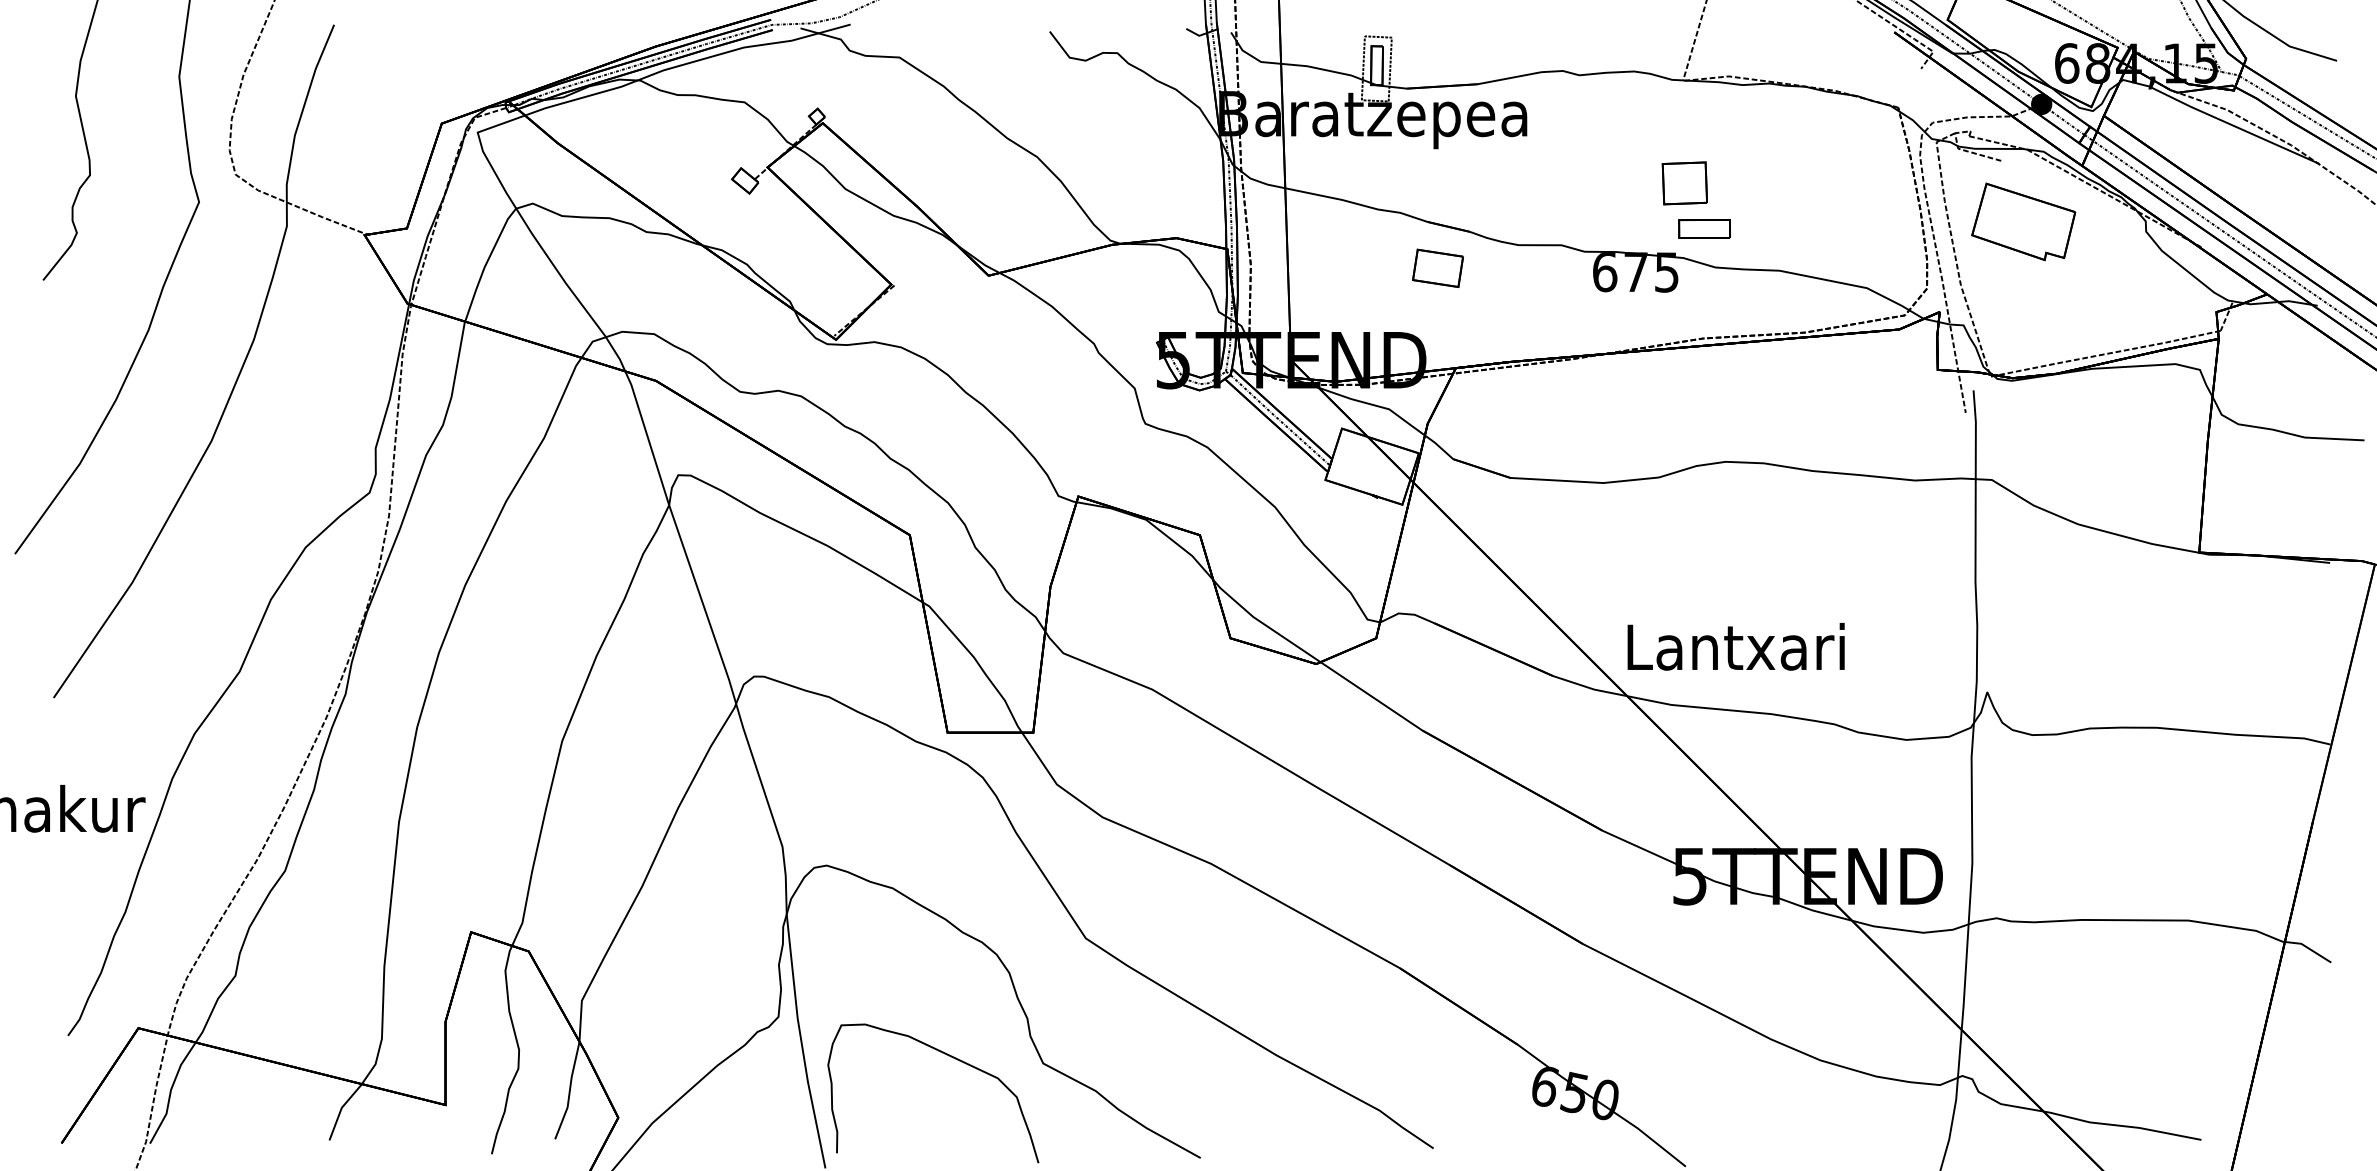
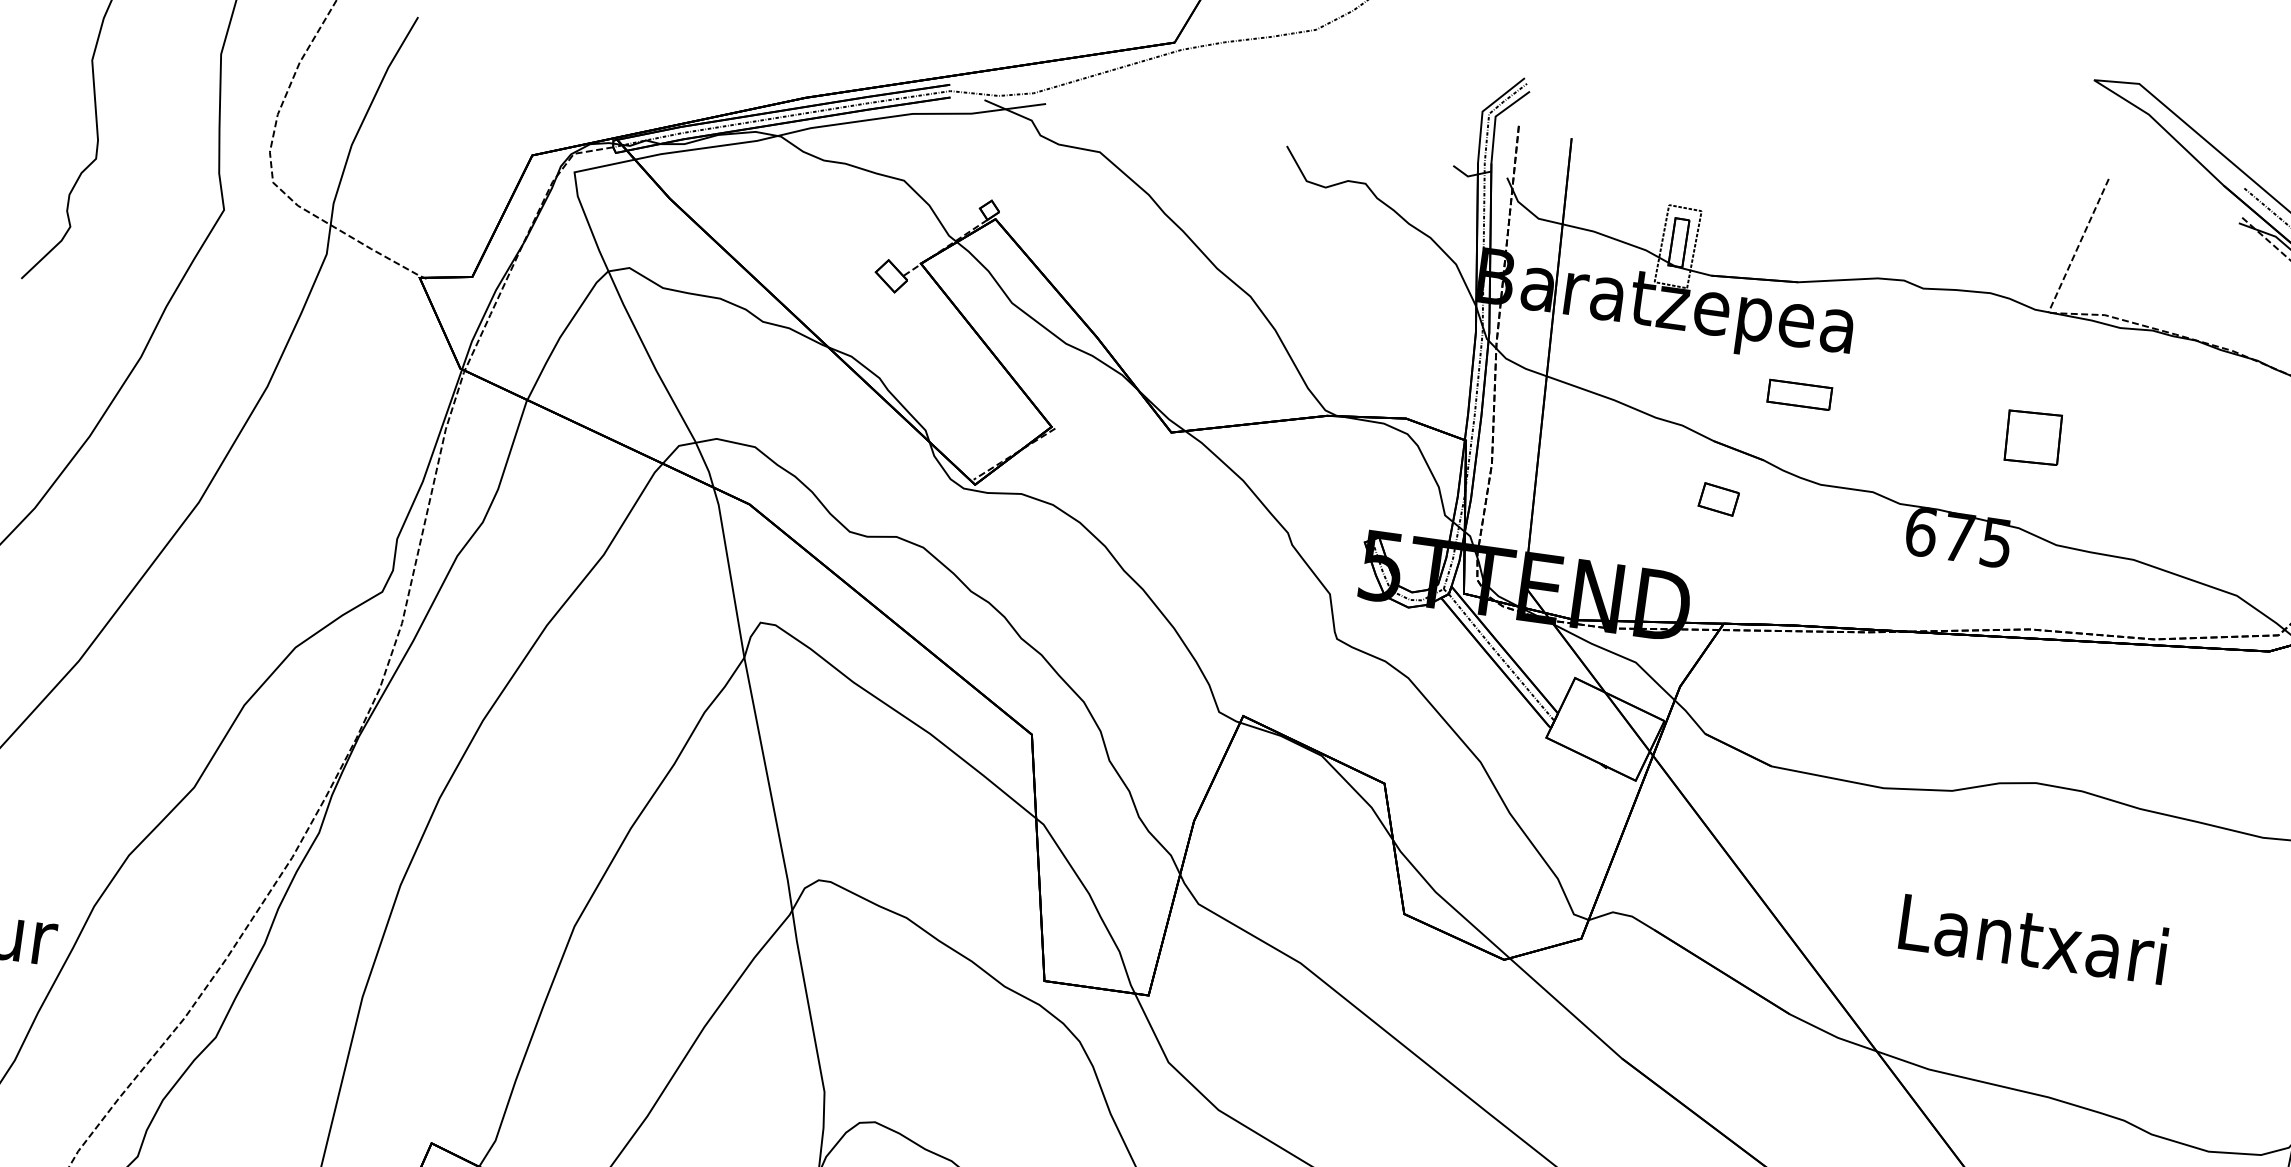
part: (1704, 228) -> (1799, 394), moved
part: (1437, 268) -> (1718, 499), size x0.62
text: (1735, 646) -> (2032, 938), moved

